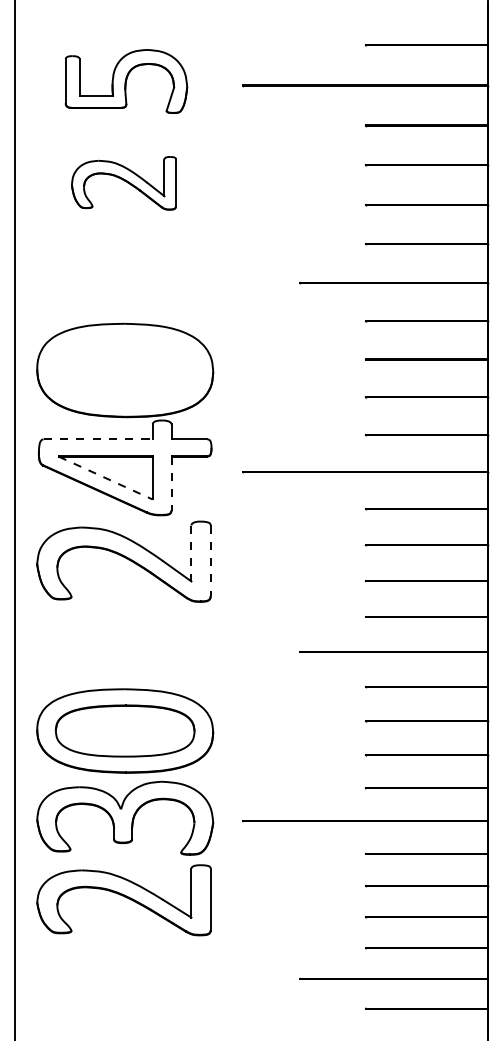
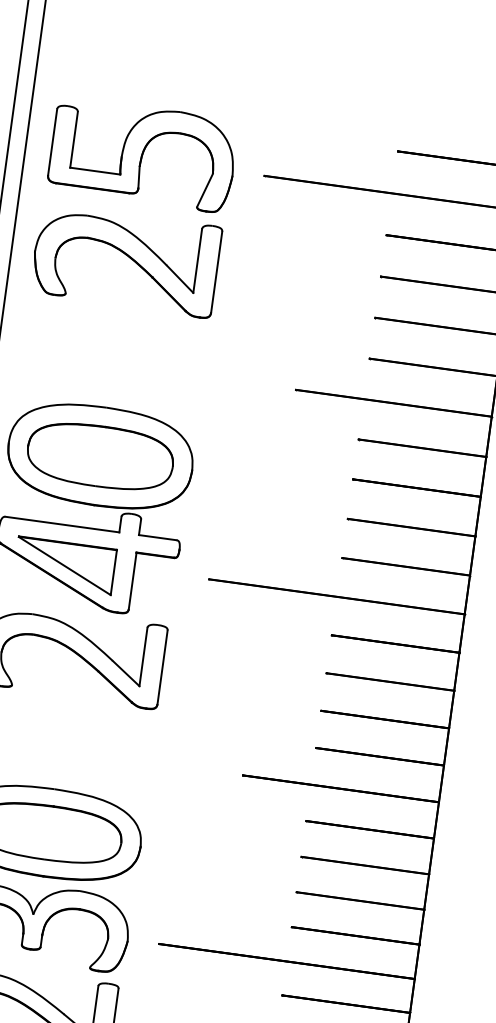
part: (126, 81) -> (143, 154), size x1.43
part: (123, 183) -> (125, 261), size x1.67
part: (124, 370) -> (99, 456), added
line: (98, 439) -> (62, 524), dashed -> solid
line: (105, 478) -> (64, 566), dashed -> solid
line: (171, 484) -> (132, 582), dashed -> solid
line: (191, 553) -> (143, 657), dashed -> solid
line: (210, 561) -> (162, 668), dashed -> solid

